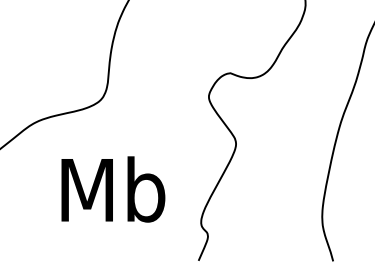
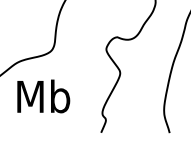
text: (112, 189) -> (43, 96), moved

